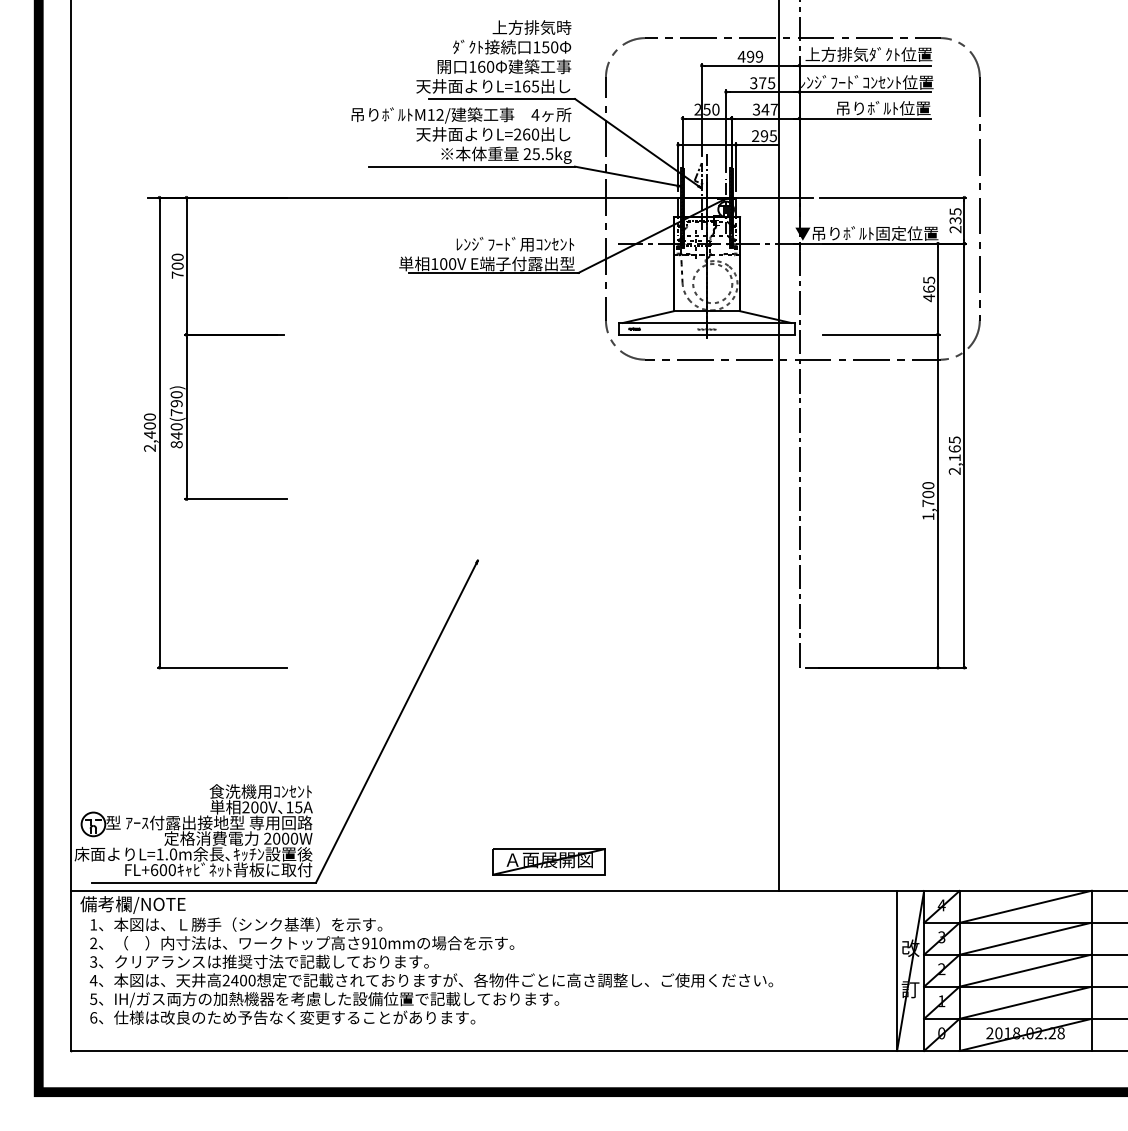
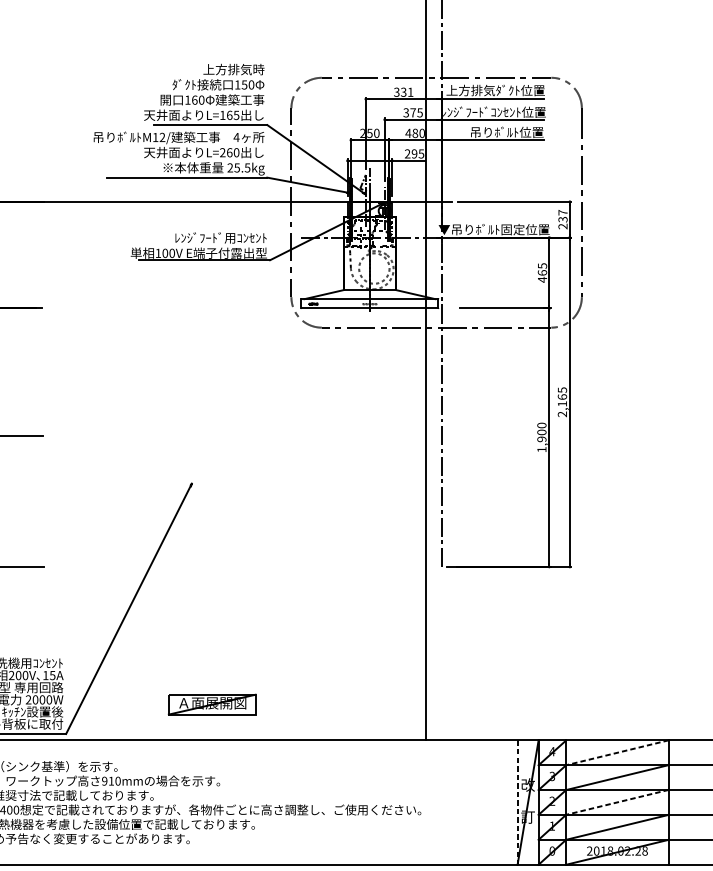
text: (750, 56) -> (403, 92), 499 -> 331
text: (764, 109) -> (414, 133), 347 -> 480
text: (955, 211) -> (562, 212), 235 -> 237
text: (928, 503) -> (542, 439), 1,700 -> 1,900
part: (548, 861) -> (211, 704), moved
line: (1025, 906) -> (617, 752), solid -> dashed
line: (897, 970) -> (517, 802), solid -> dashed
line: (1025, 970) -> (617, 802), solid -> dashed

